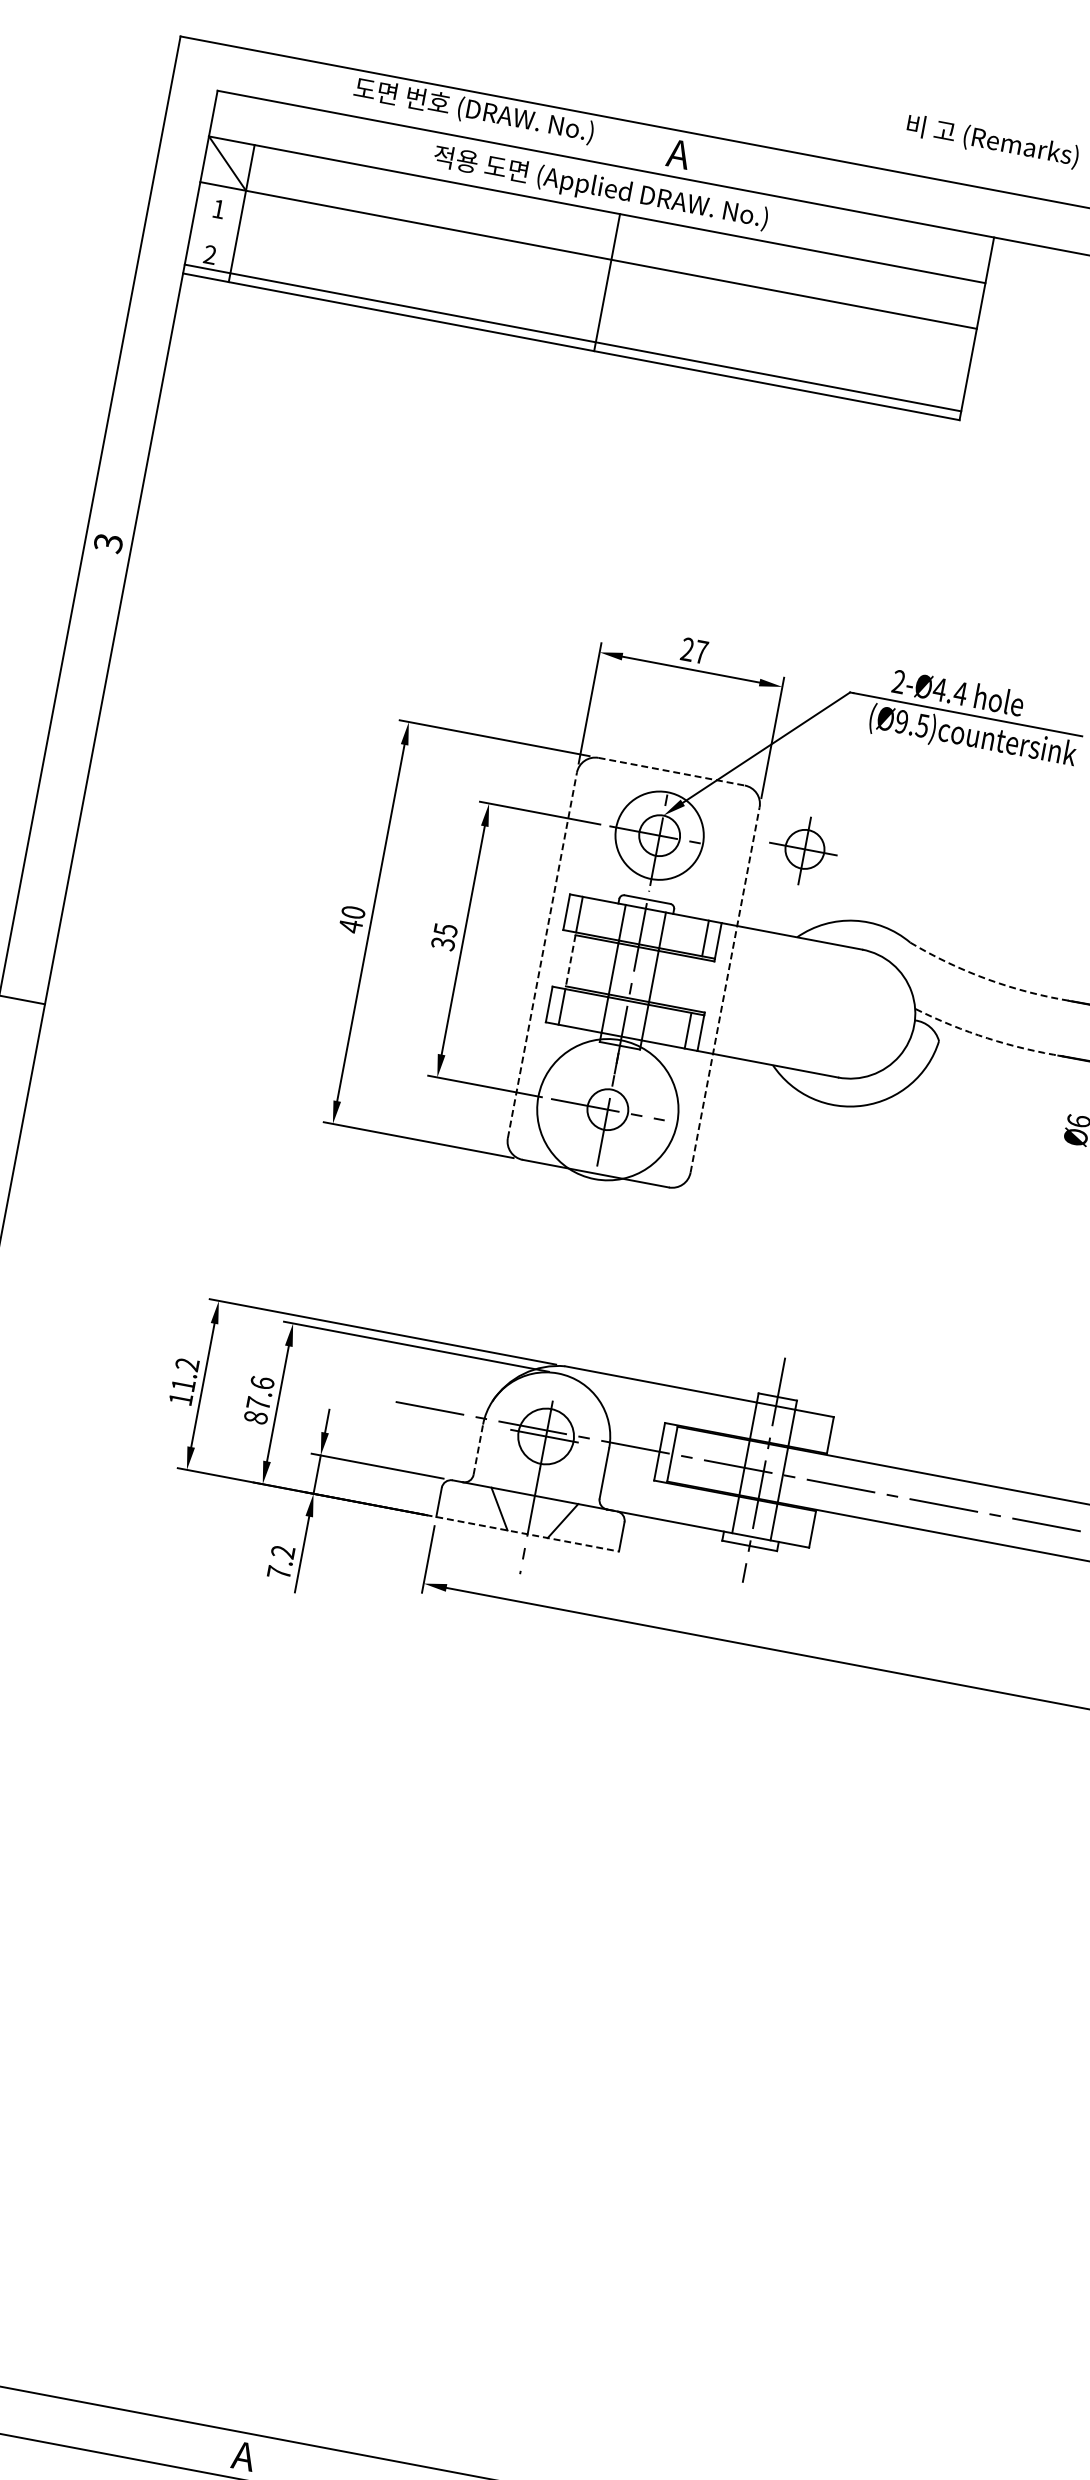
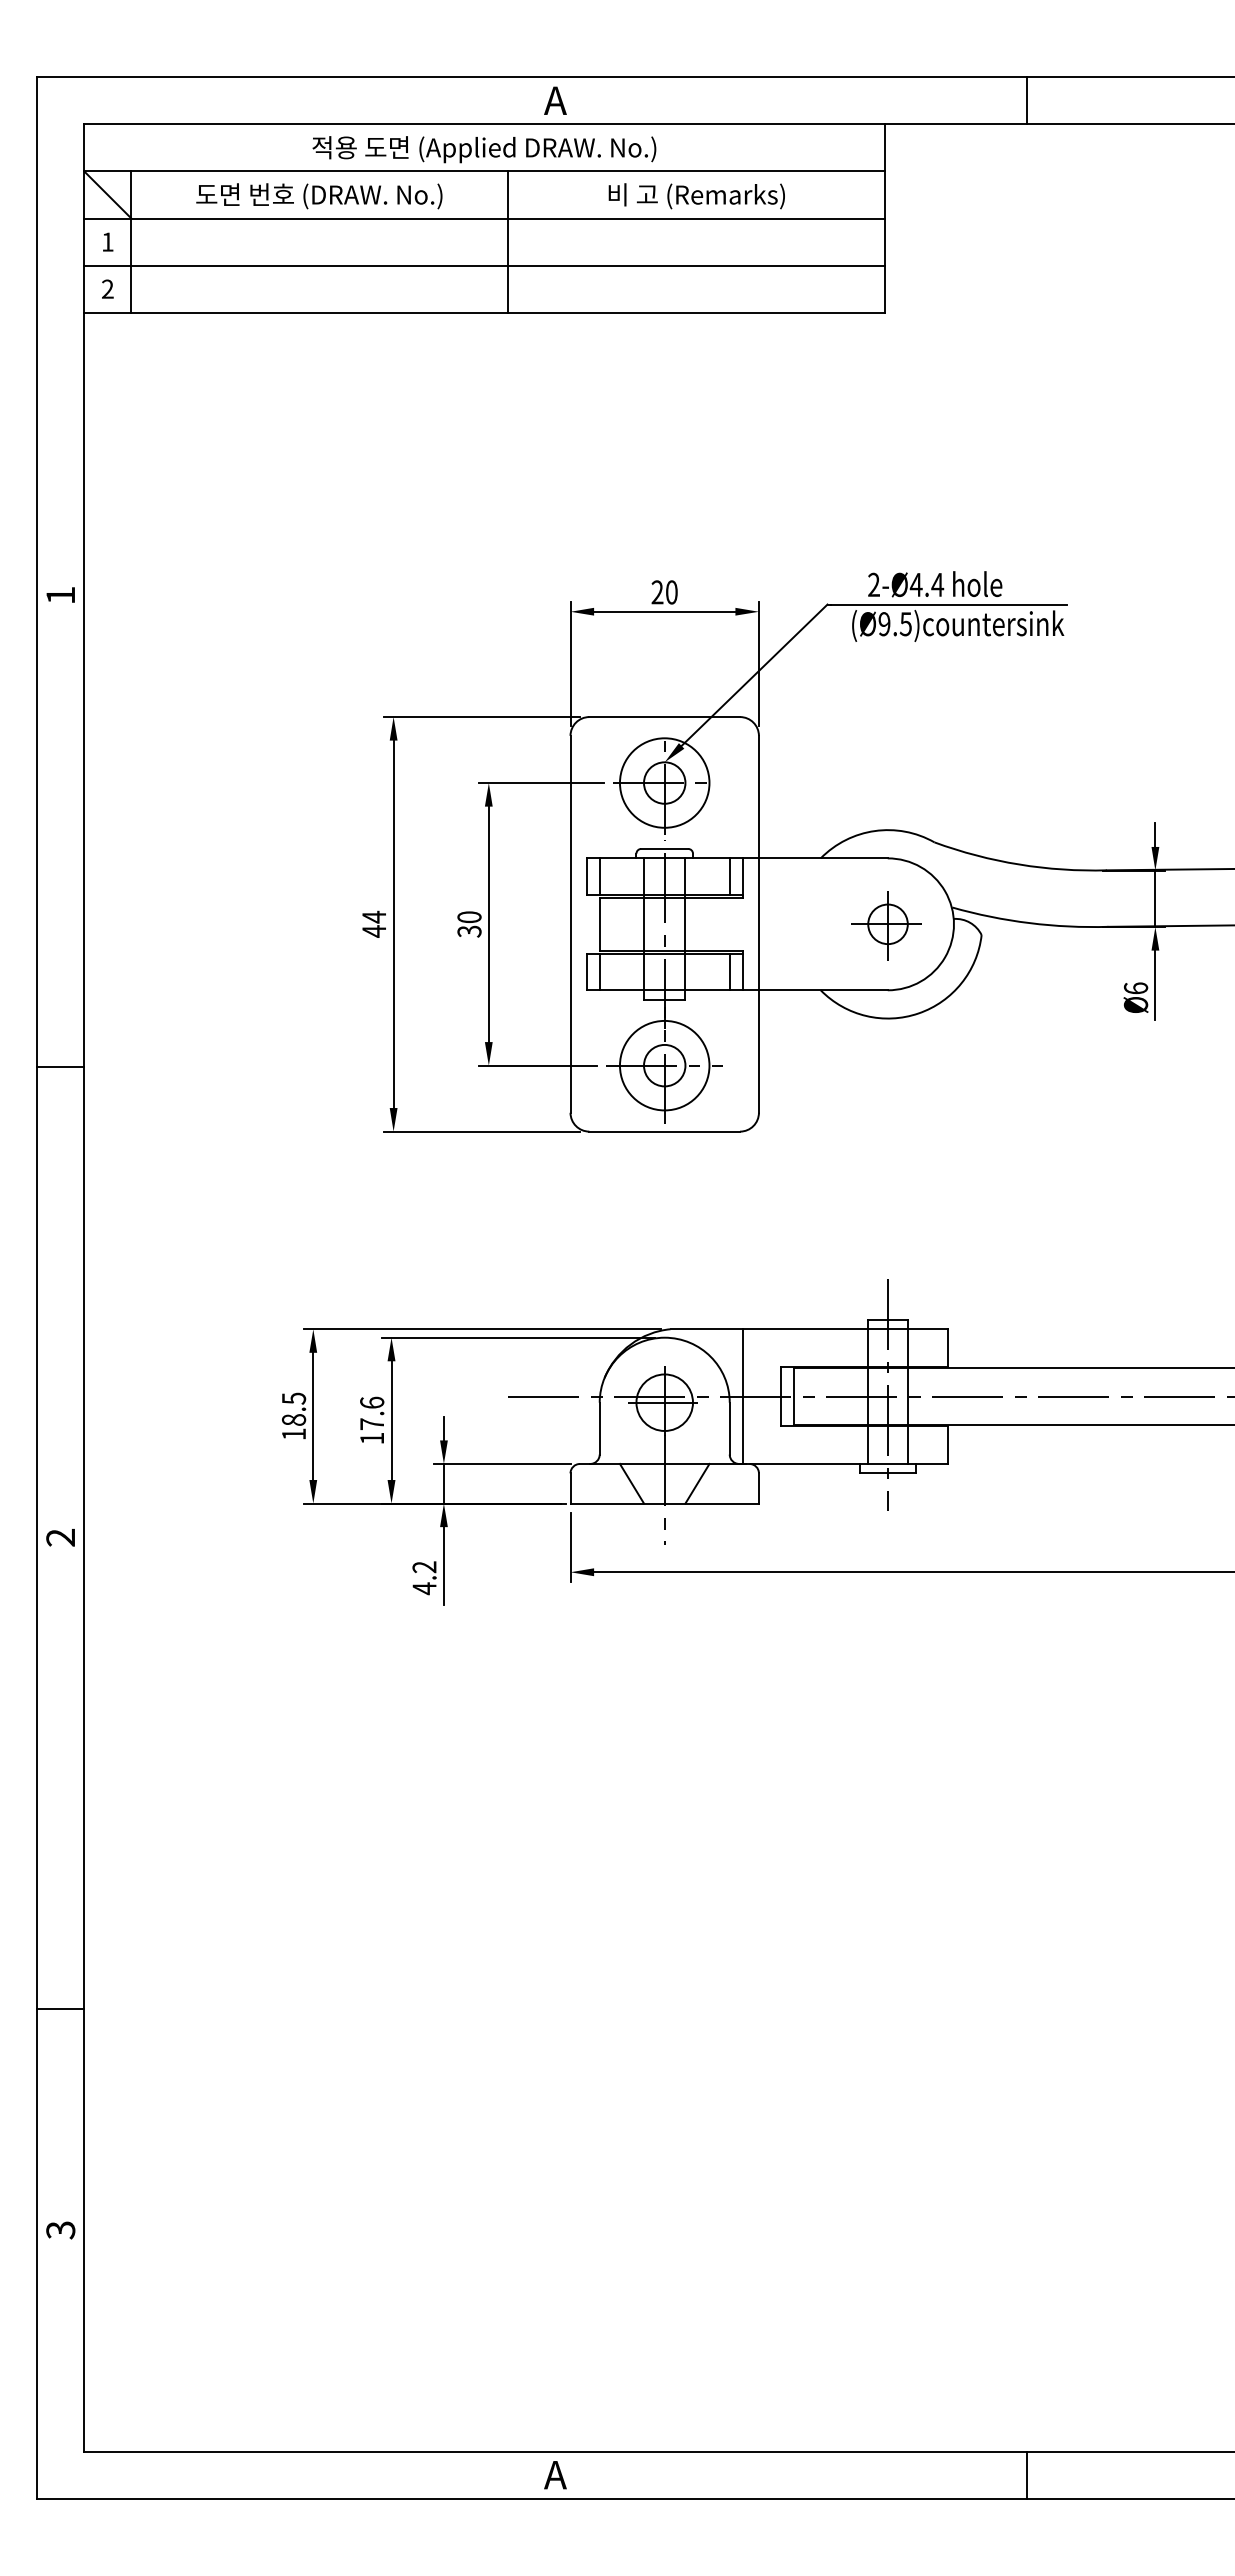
text: (473, 111) -> (319, 196), moved
text: (992, 141) -> (696, 196), moved
line: (572, 337) -> (484, 265), moved
text: (108, 543) -> (60, 595), 3 -> 1
text: (701, 652) -> (671, 592), 27 -> 20
line: (672, 772) -> (665, 717), dashed -> solid
part: (803, 850) -> (886, 925), moved
text: (353, 911) -> (374, 916), 40 -> 44
text: (445, 930) -> (469, 917), 35 -> 30
line: (542, 954) -> (570, 923), dashed -> solid
line: (570, 960) -> (599, 924), dashed -> solid
arc: (988, 979) -> (1019, 864), dashed -> solid
line: (724, 989) -> (758, 923), dashed -> solid
arc: (987, 1038) -> (1029, 923), dashed -> solid
circle: (607, 1109) -> (664, 1065), size x0.62
text: (185, 1374) -> (293, 1408), 11.2 -> 18.5
text: (256, 1417) -> (372, 1438), 87.6 -> 17.6
line: (622, 1444) -> (742, 1396), added
line: (478, 1449) -> (599, 1428), dashed -> solid
line: (528, 1534) -> (665, 1503), dashed -> solid
text: (279, 1572) -> (424, 1588), 7.2 -> 4.2

